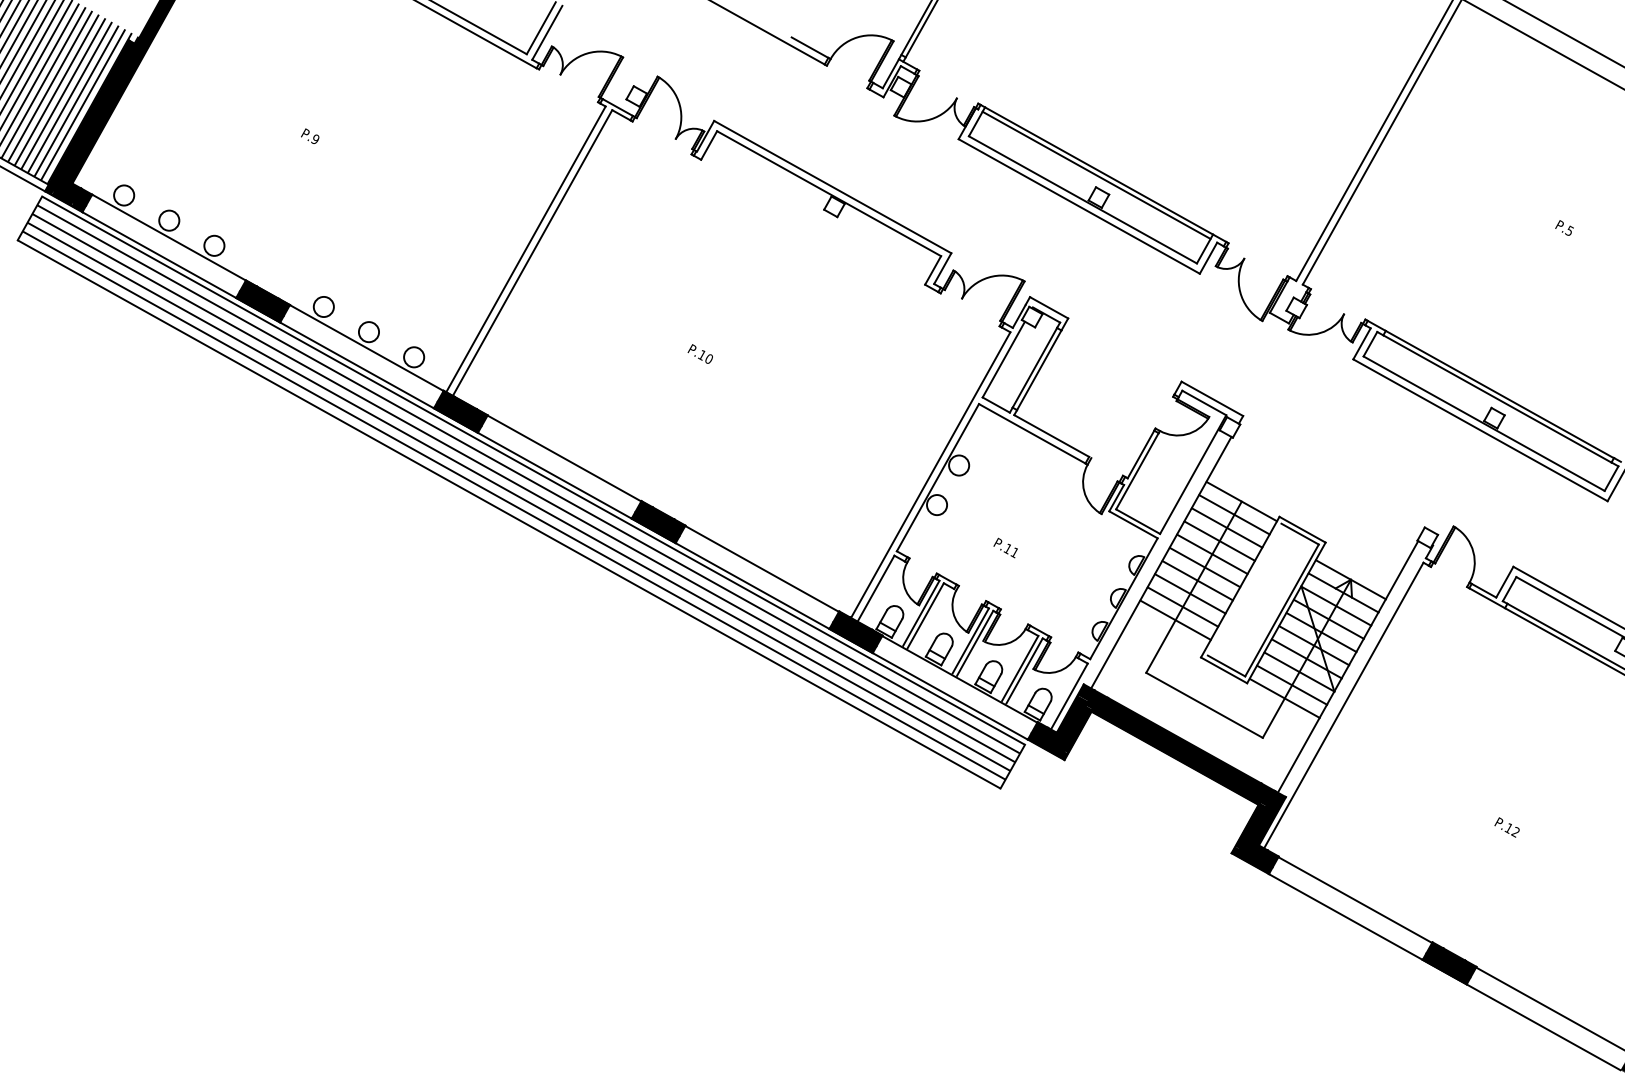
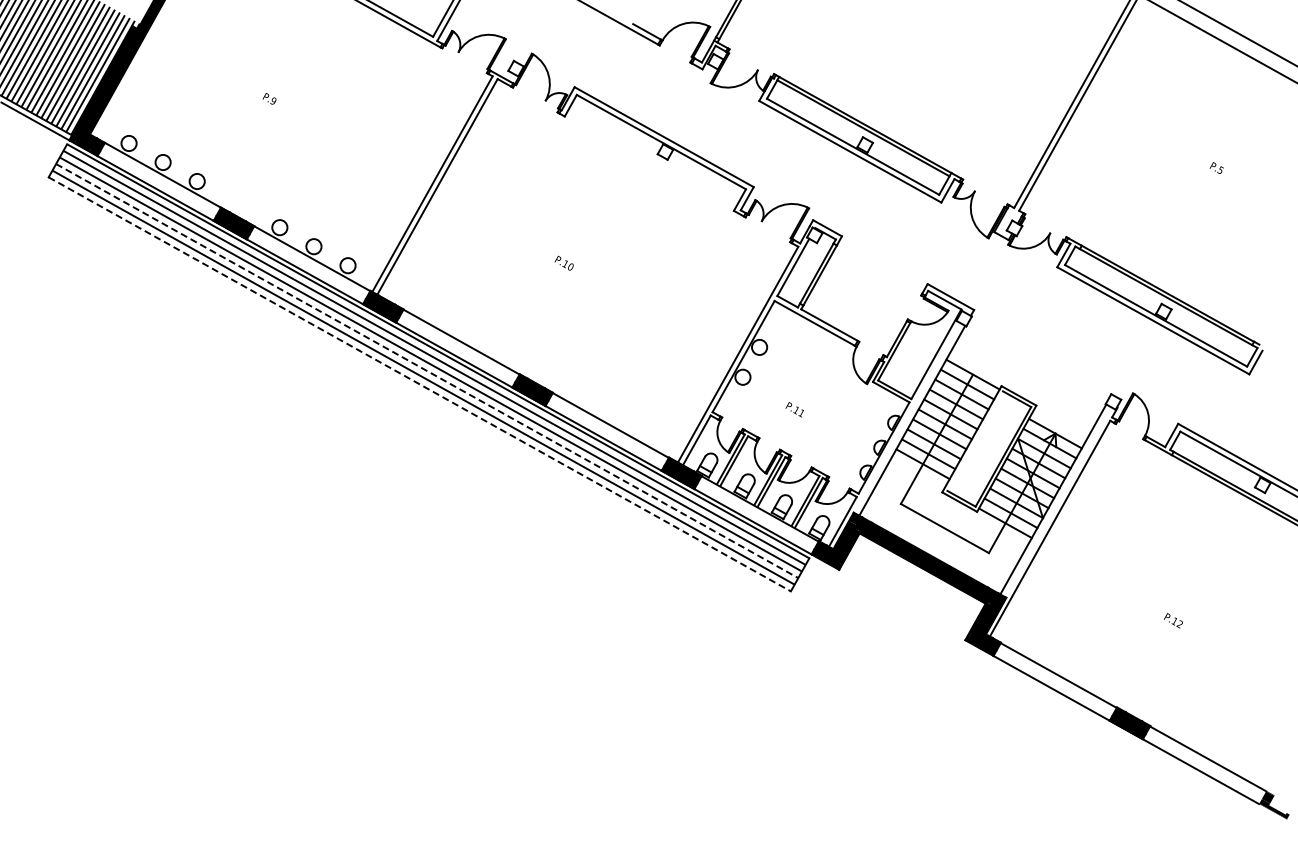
line: (519, 497) -> (427, 371), solid -> dashed
line: (508, 514) -> (419, 384), solid -> dashed

